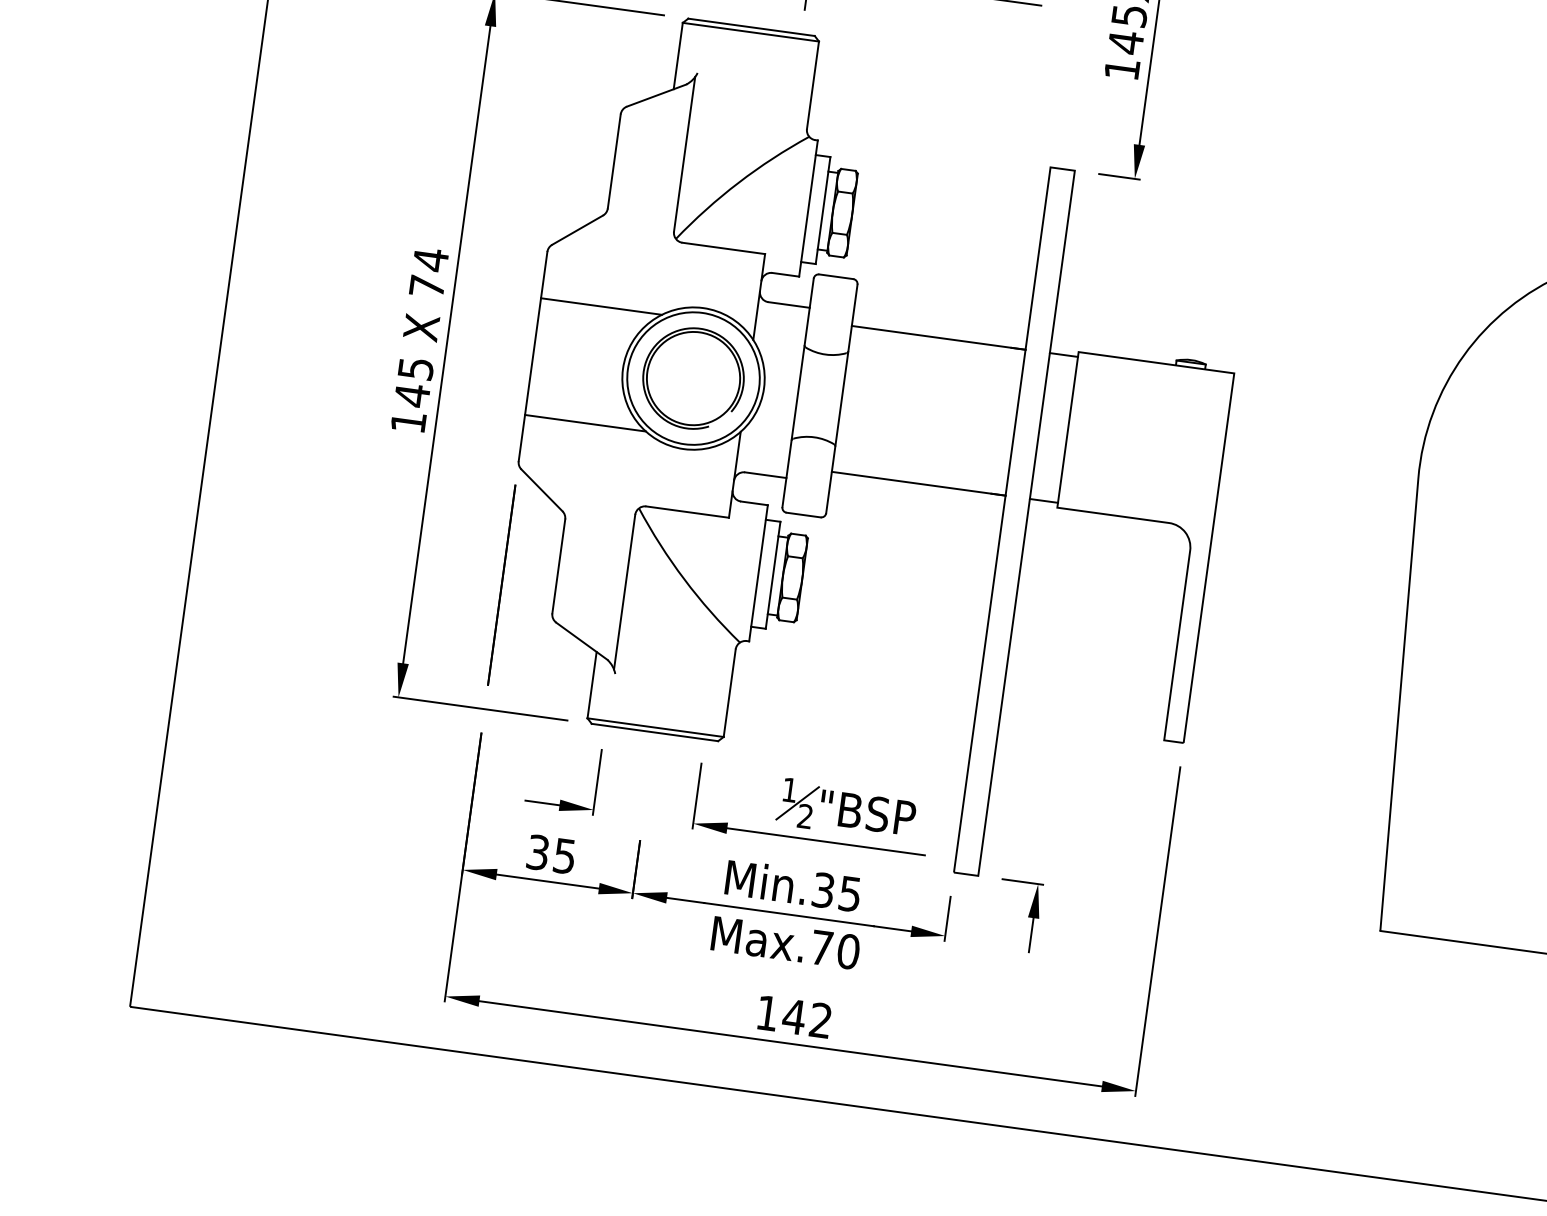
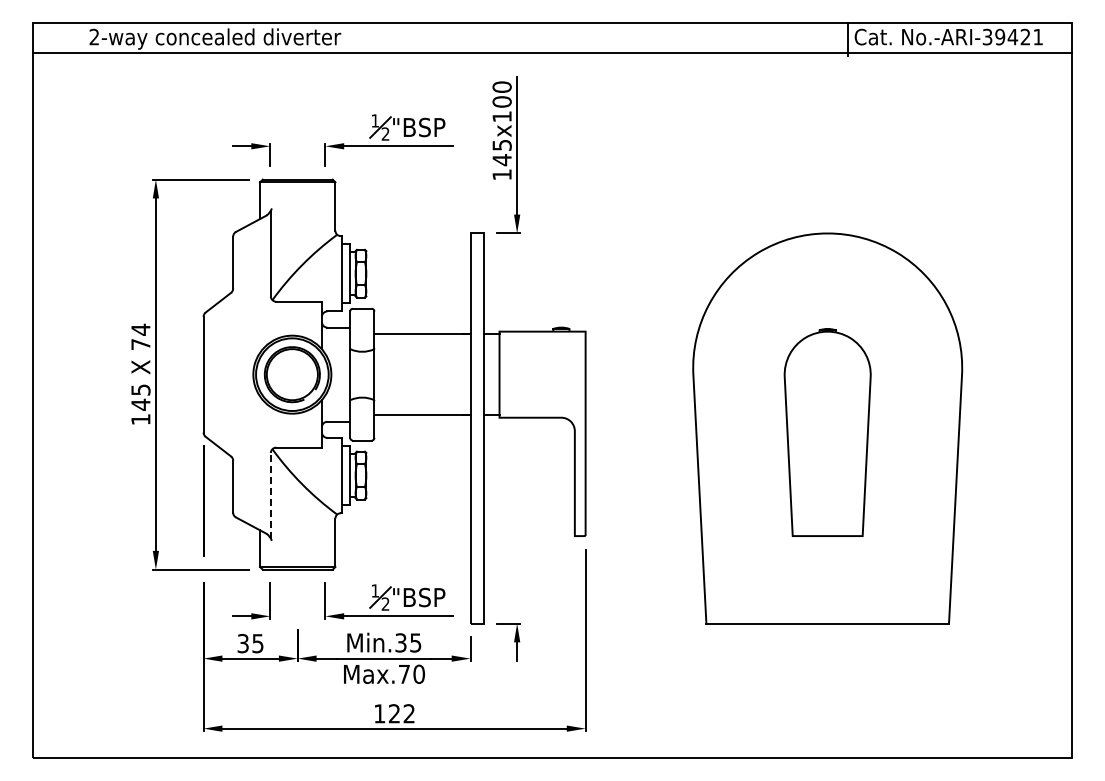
line: (600, 306) -> (236, 342), removed
line: (584, 422) -> (236, 406), removed
line: (624, 591) -> (270, 495), solid -> dashed
text: (794, 1016) -> (394, 713), 142 -> 122

